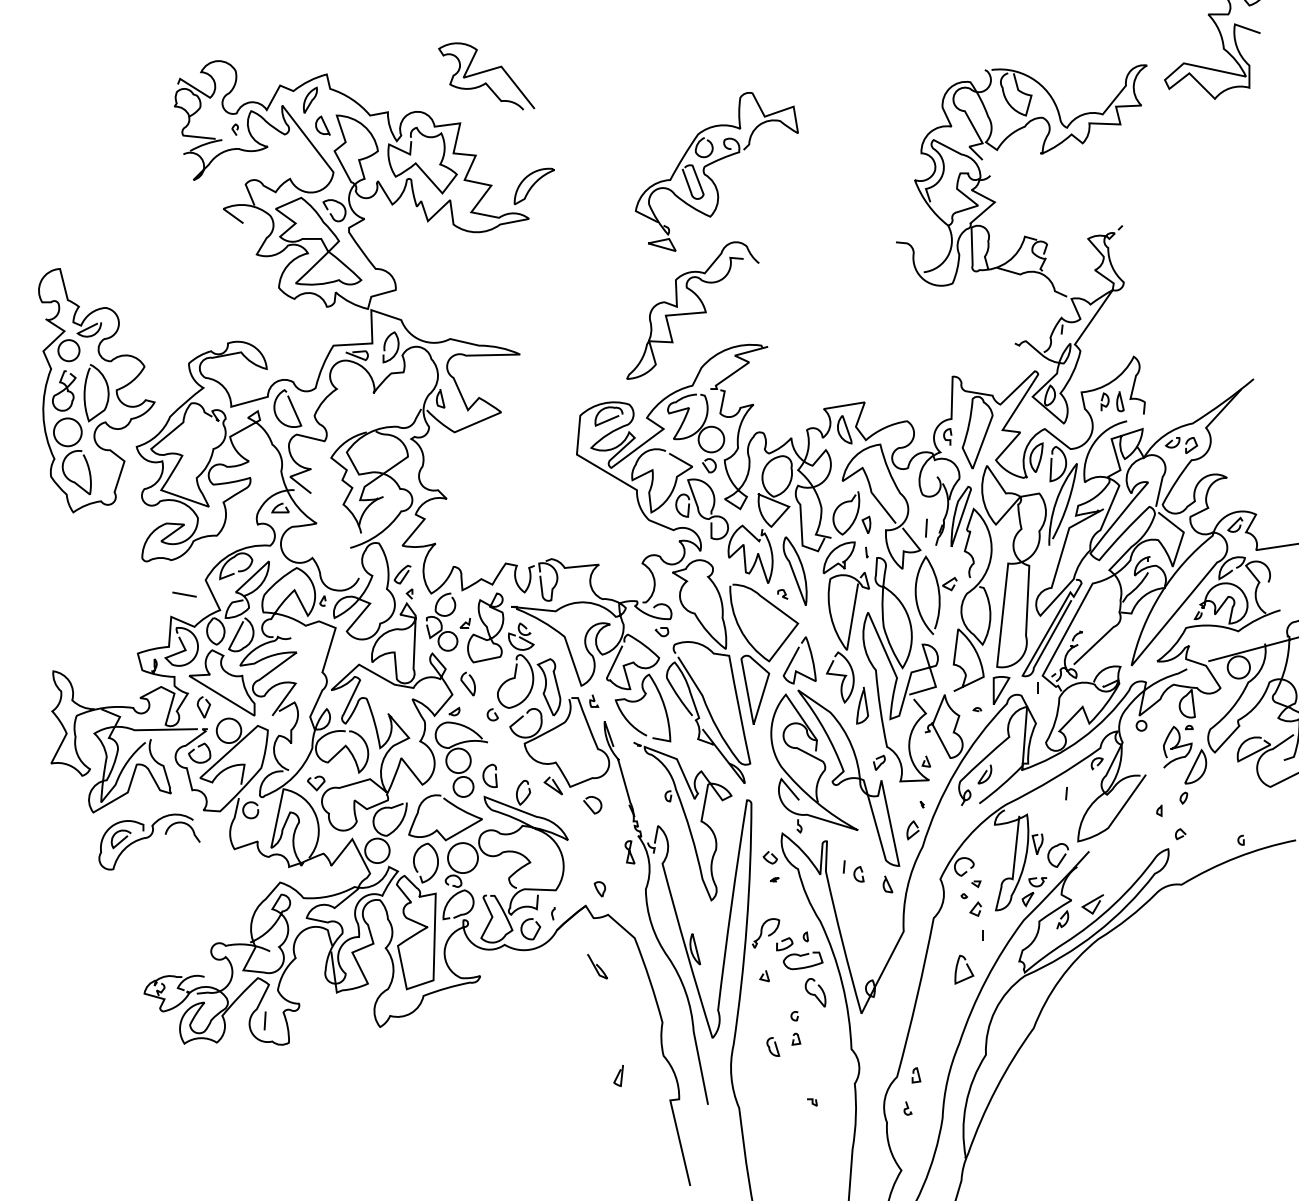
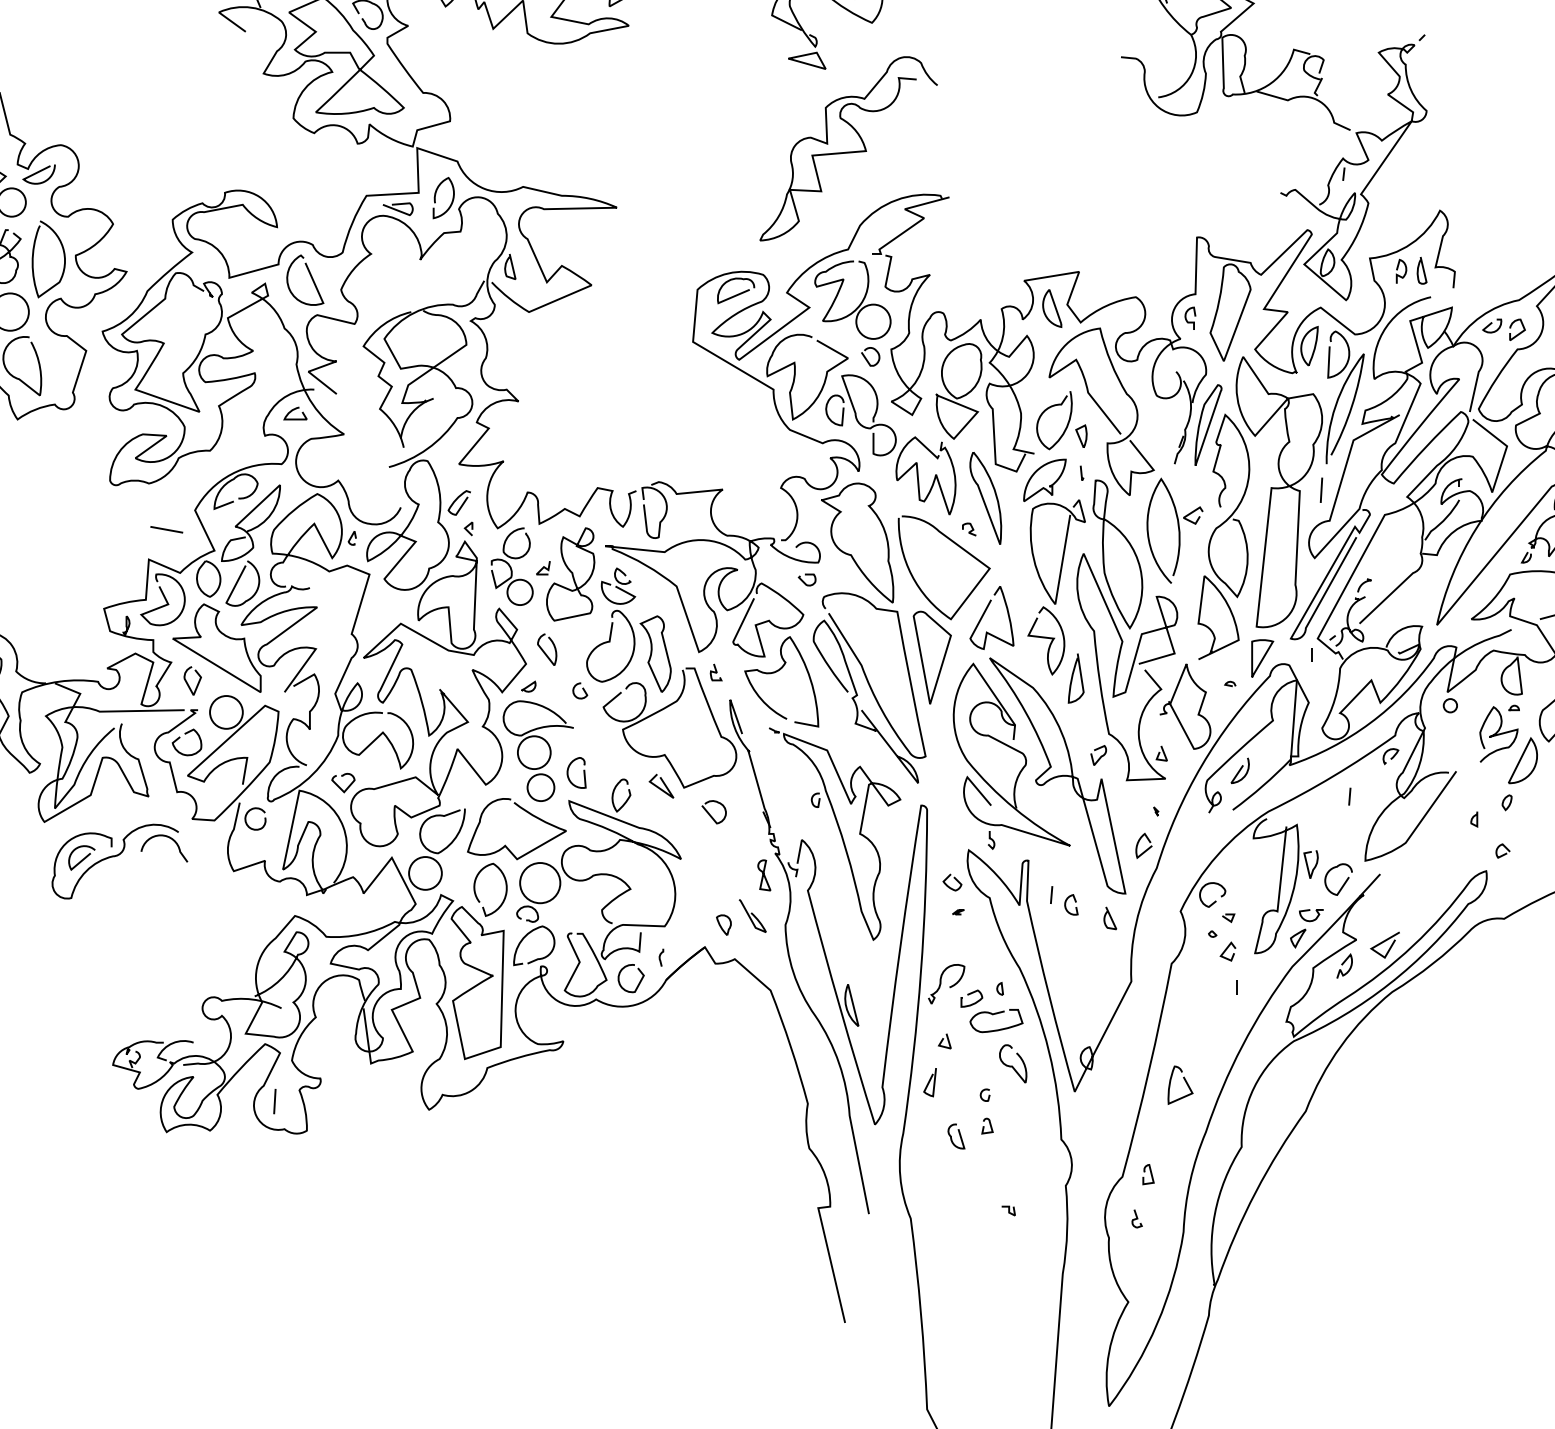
line: (926, 527) -> (1321, 489), moved
curve: (597, 966) -> (752, 915), moved
curve: (967, 967) -> (1184, 1082), moved
curve: (618, 1075) -> (929, 1082), moved

